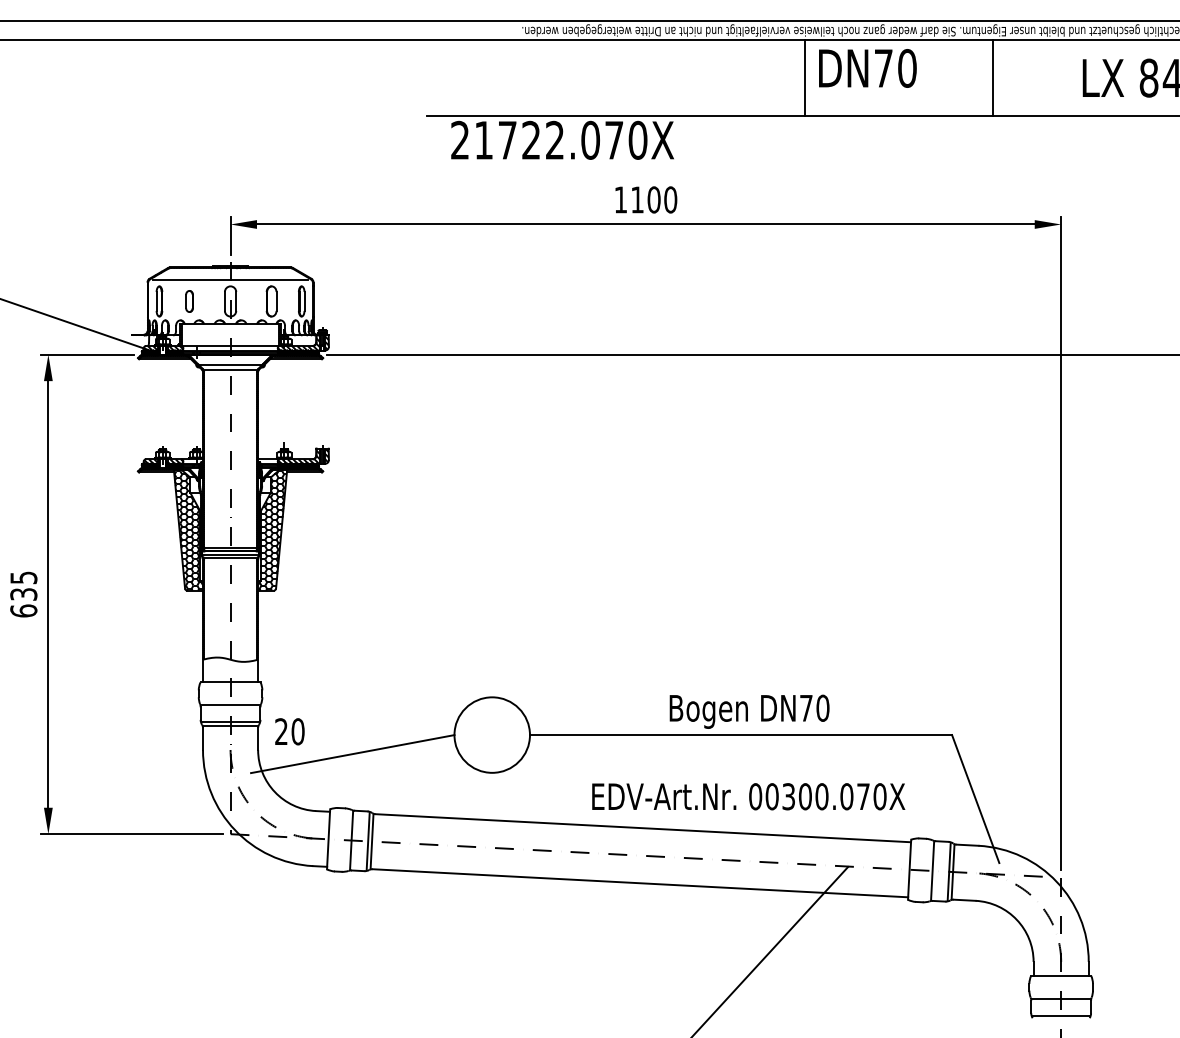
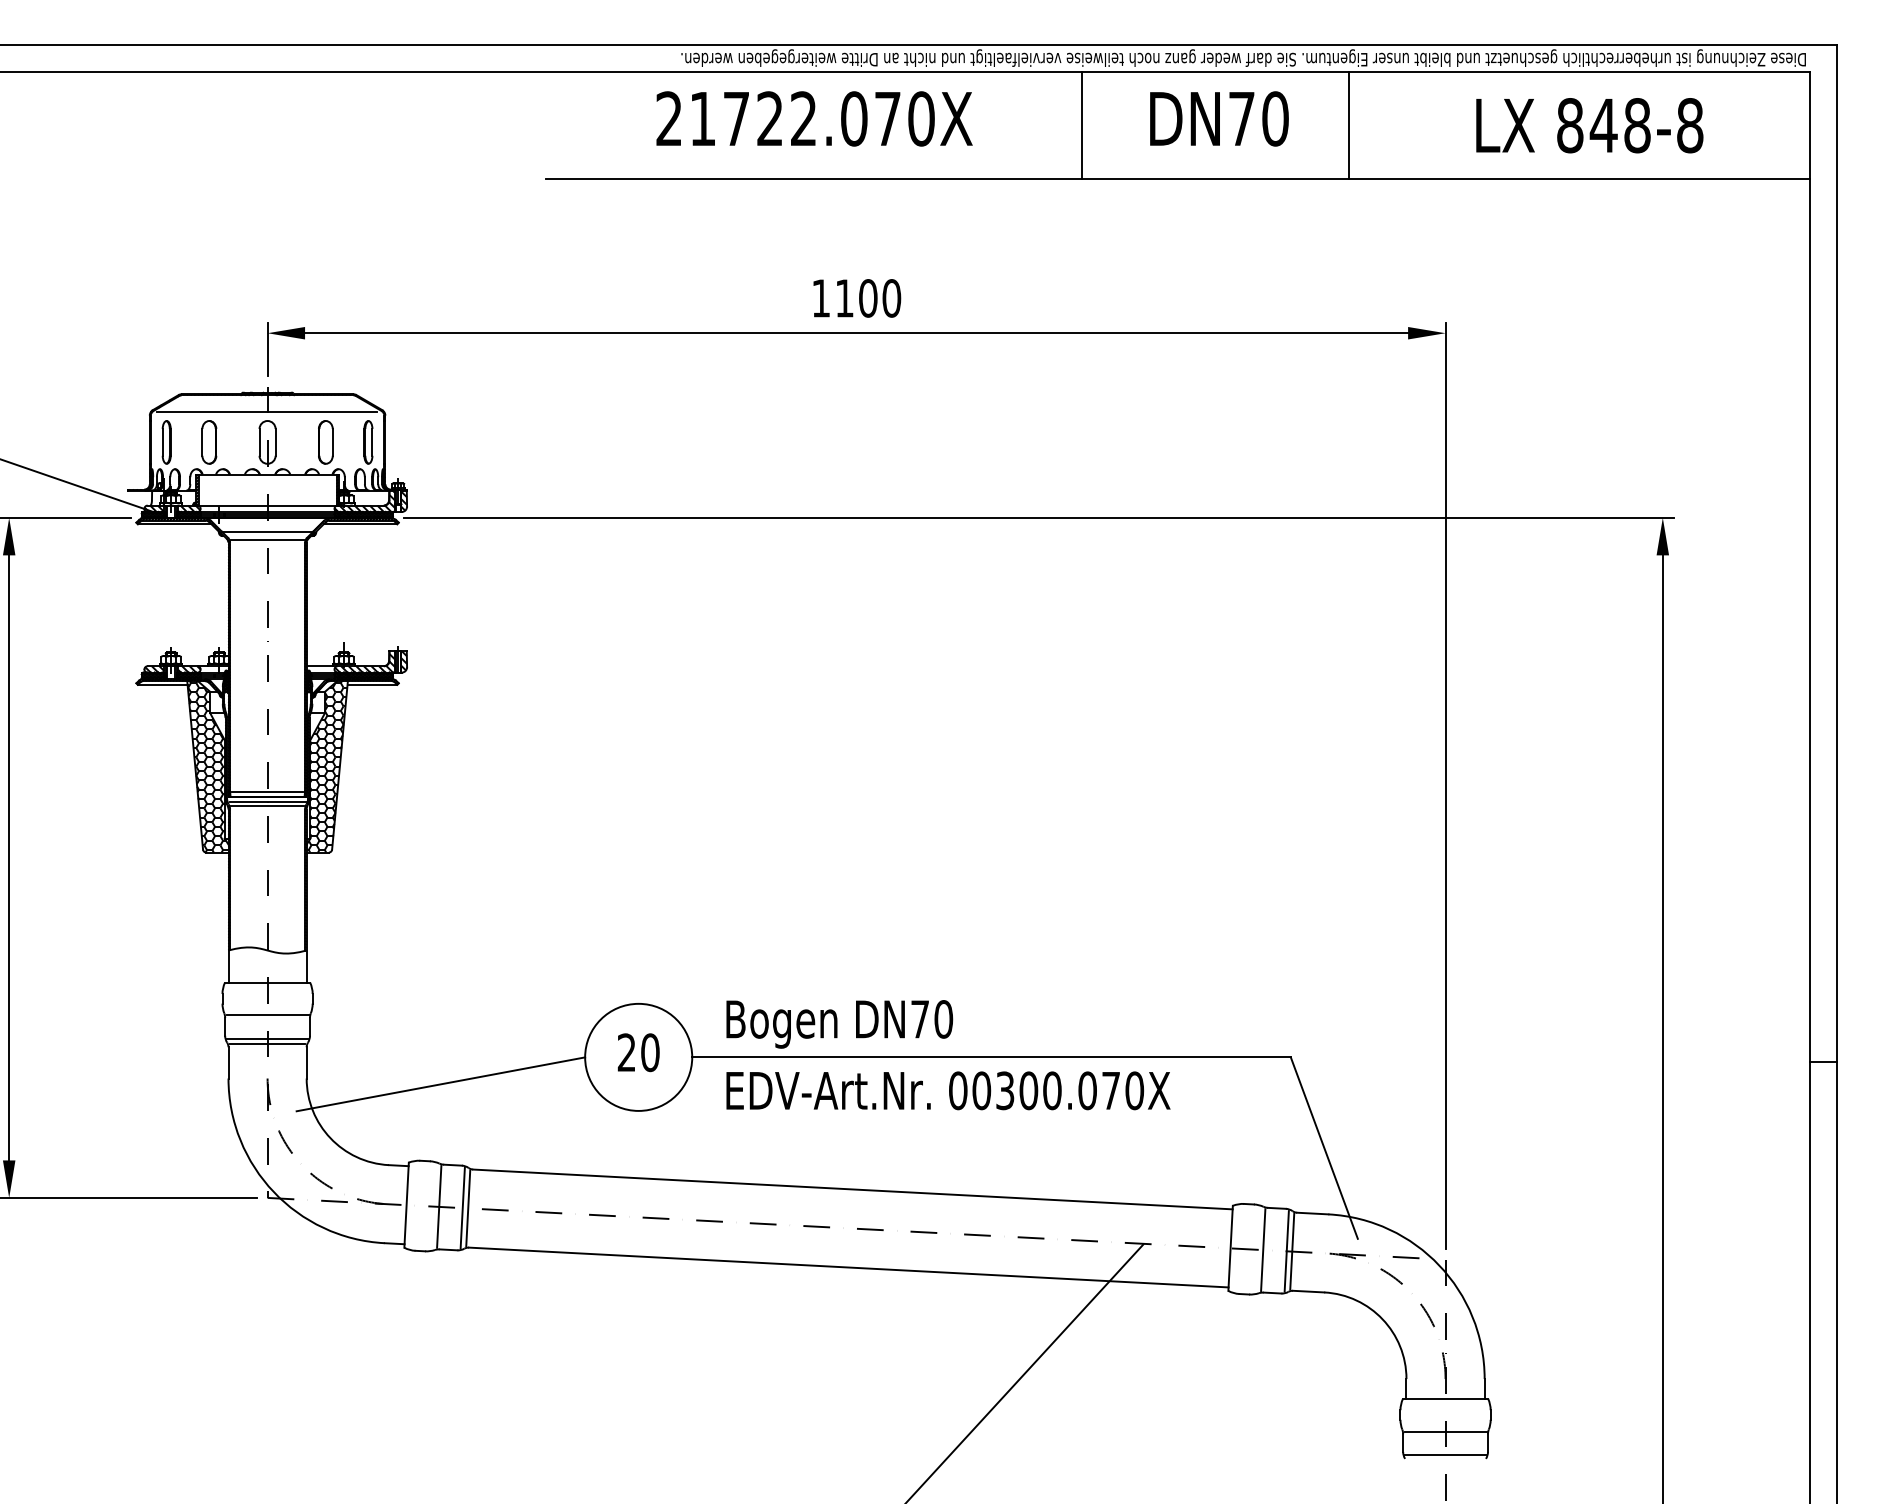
text: (867, 68) -> (1219, 118), moved
text: (562, 140) -> (814, 118), moved
part: (189, 301) -> (209, 442), size x1.43
text: (749, 711) -> (839, 1024), moved
text: (289, 731) -> (638, 1052), moved
text: (748, 796) -> (948, 1090), moved

